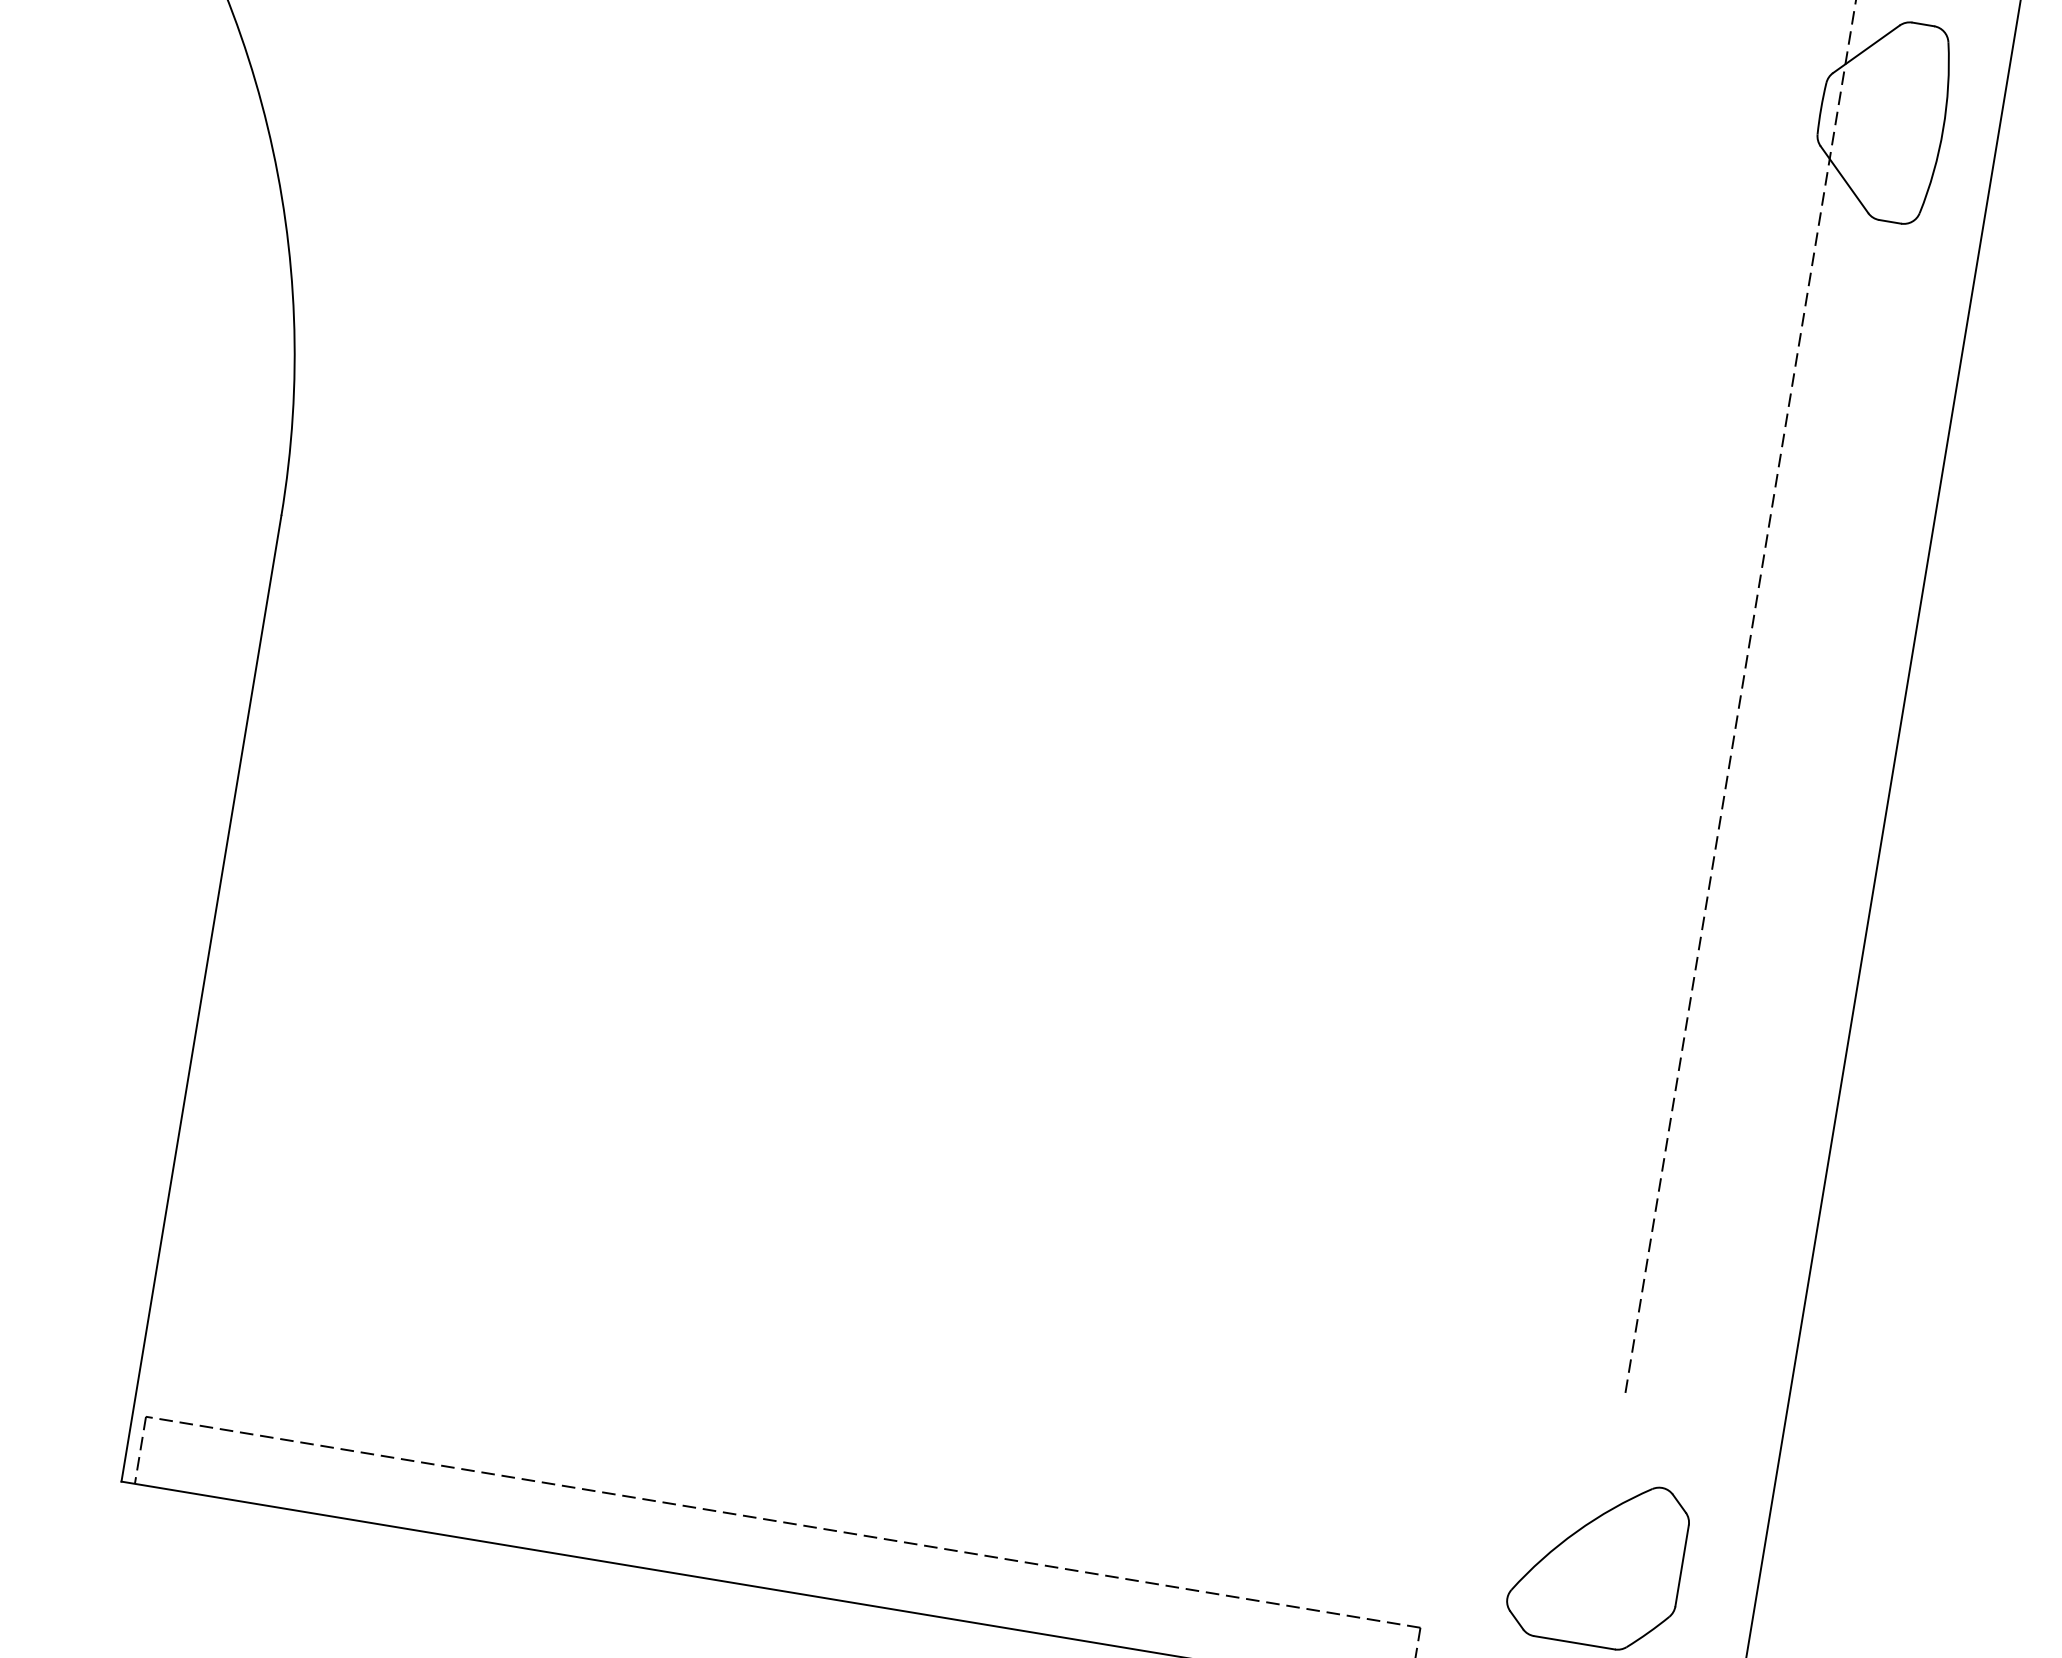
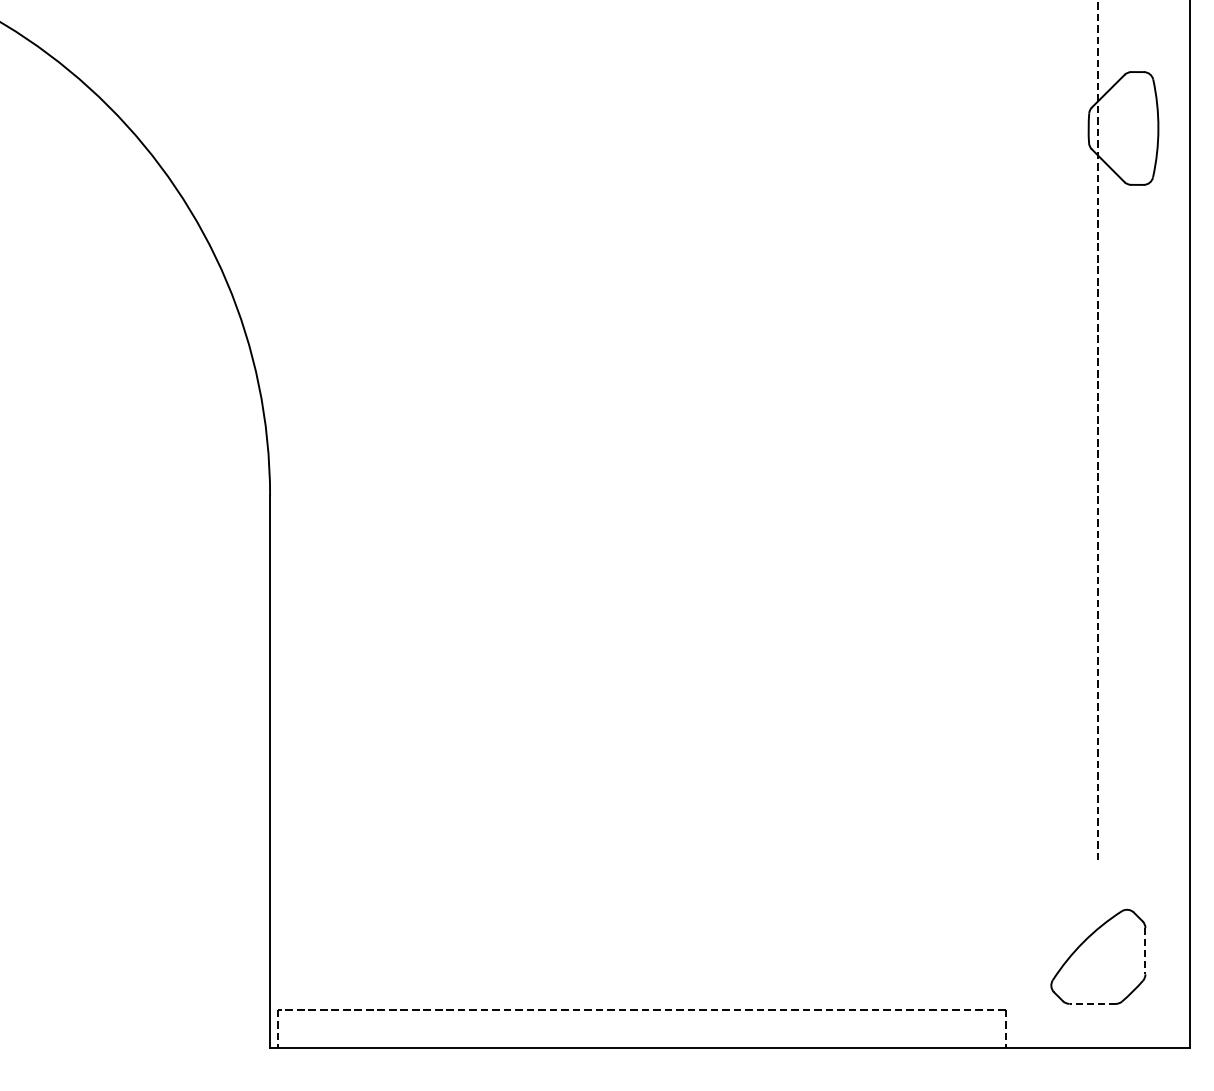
line: (1682, 1566) -> (1145, 951), solid -> dashed
line: (1574, 1642) -> (1092, 1003), solid -> dashed

